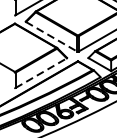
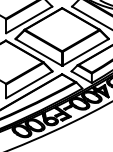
line: (52, 36) -> (39, 52), dashed -> solid
line: (41, 72) -> (29, 84), dashed -> solid

